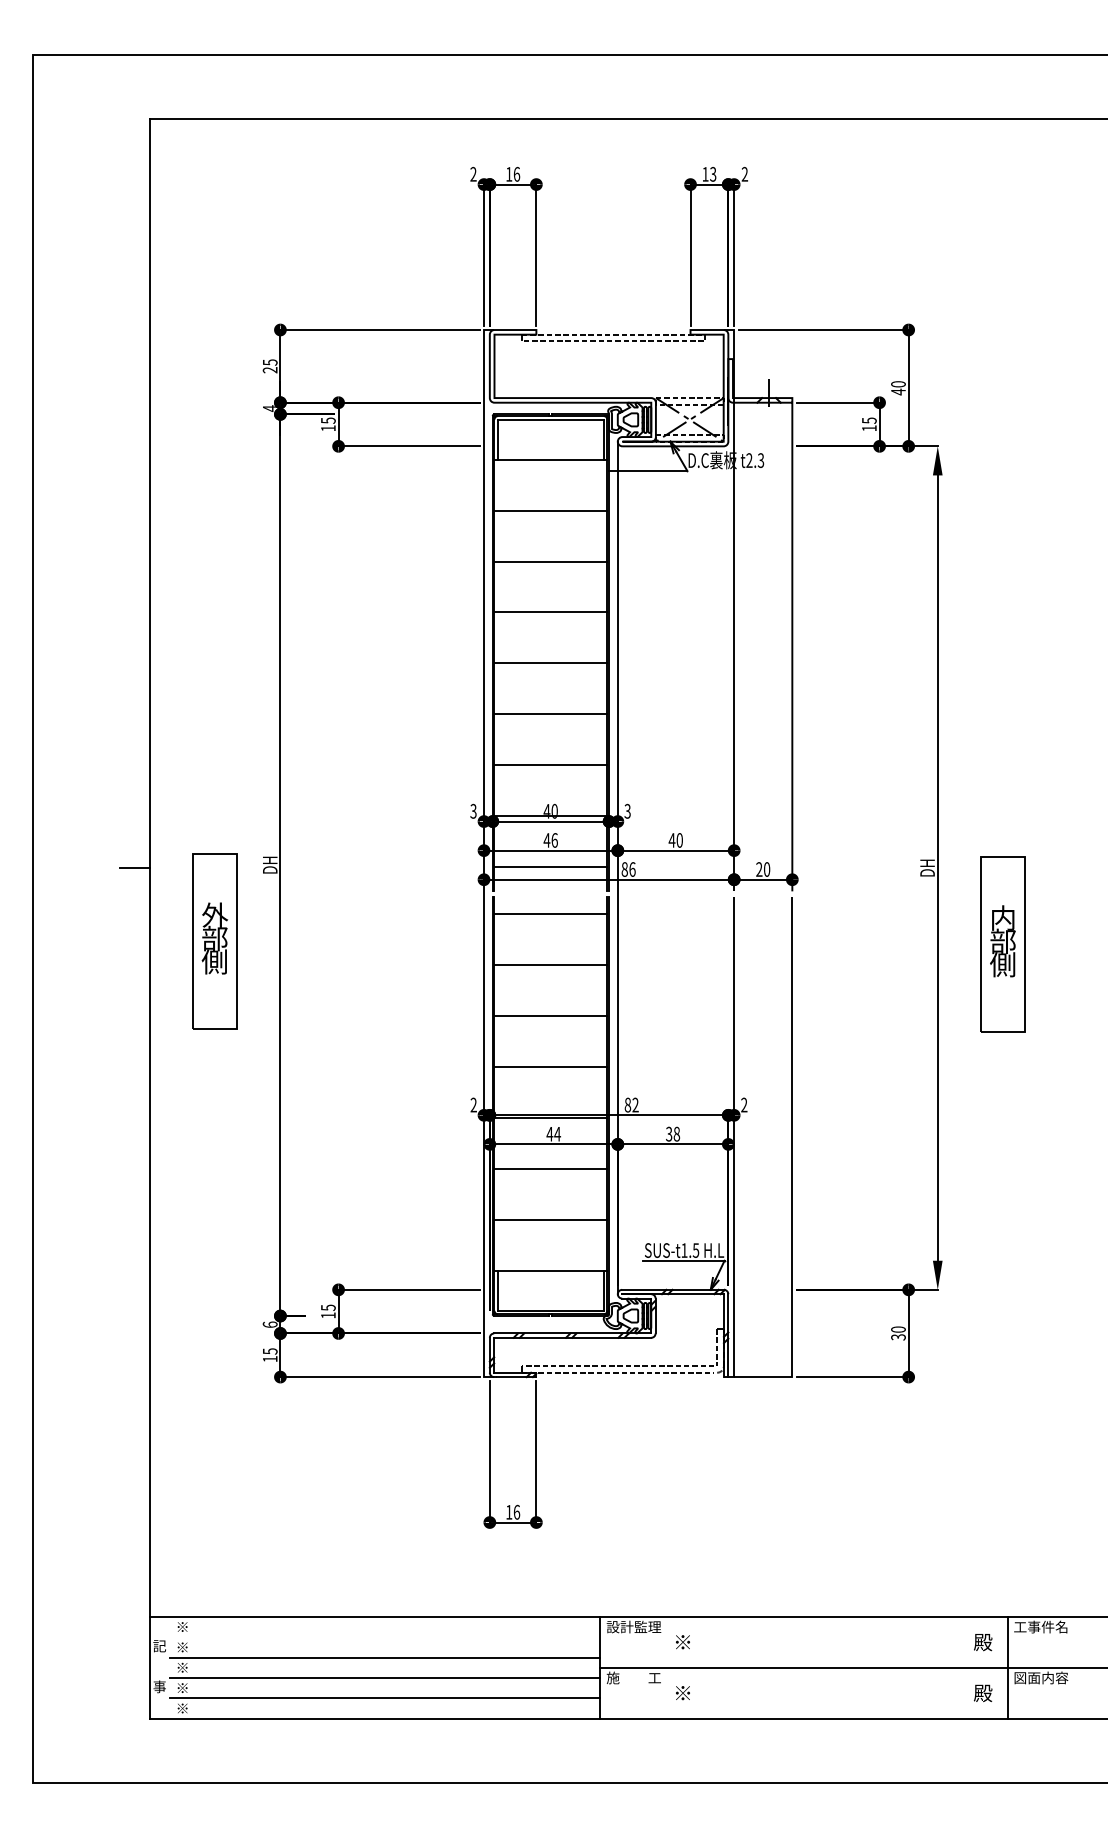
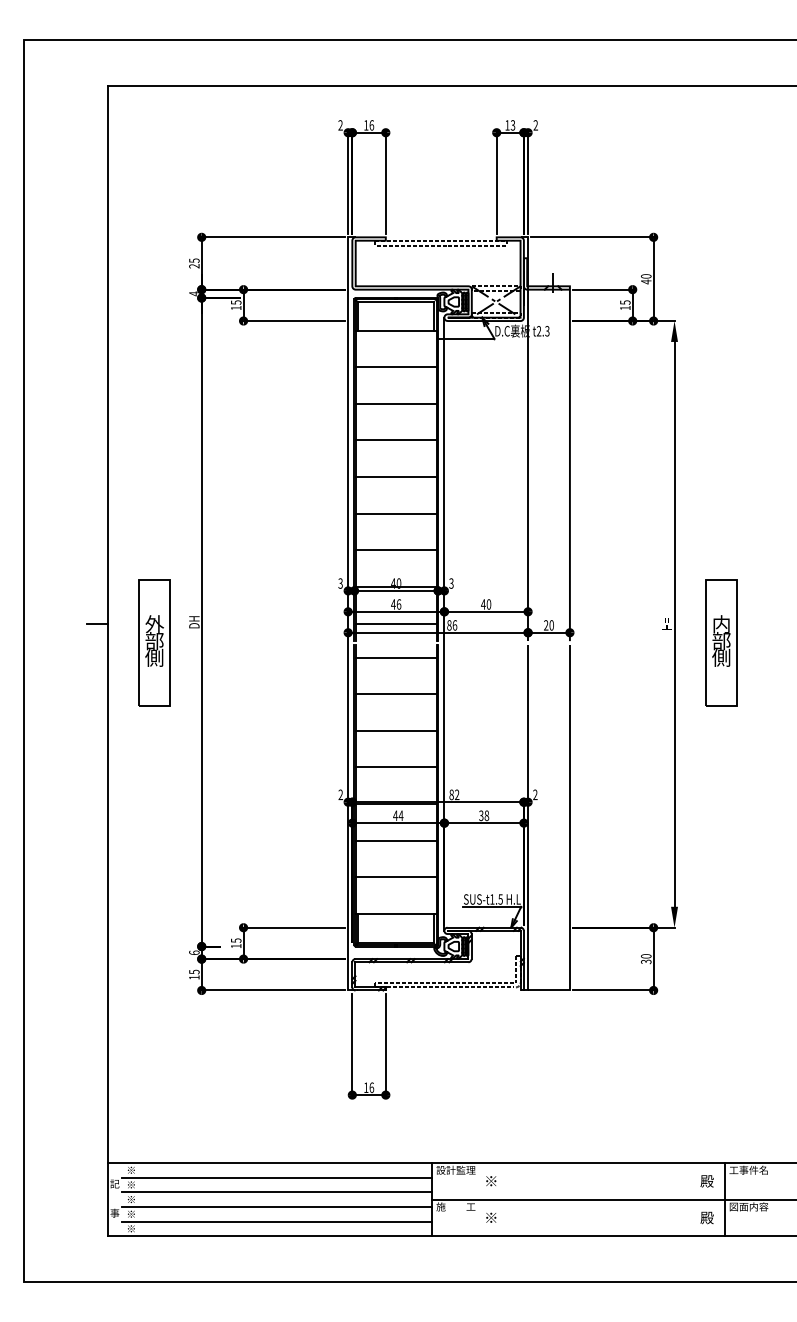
text: (927, 868) -> (667, 624), DH -> H=
part: (214, 940) -> (154, 642), moved
part: (1003, 943) -> (721, 642), moved
line: (384, 1637) -> (276, 1177), added

